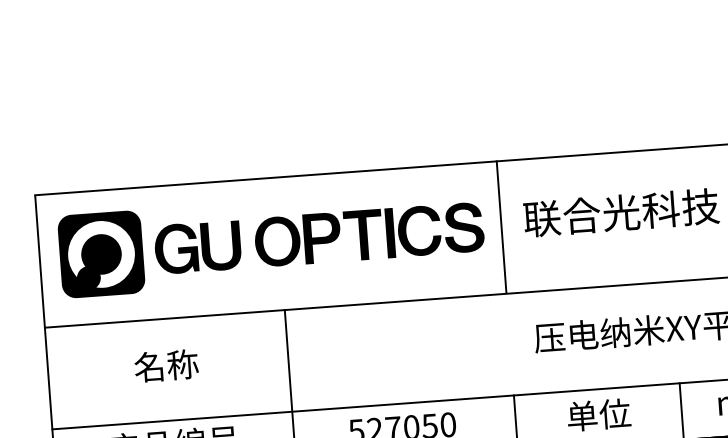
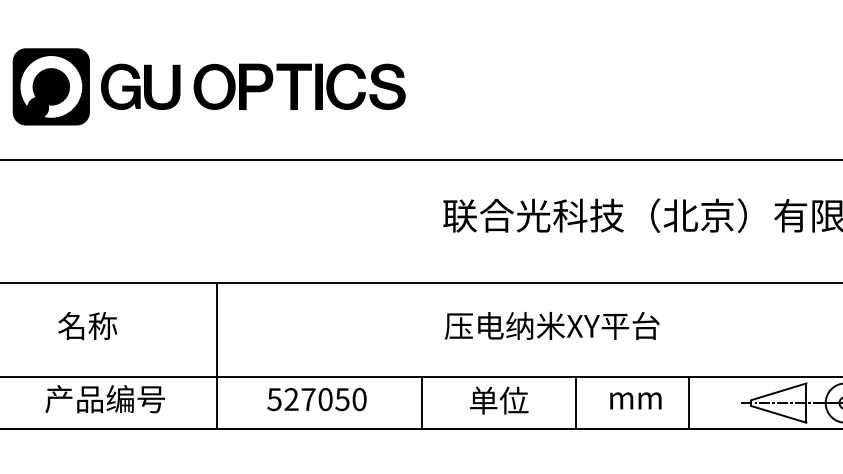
line: (502, 226) -> (422, 220), removed
part: (271, 241) -> (208, 86), moved
text: (166, 366) -> (87, 326), moved

